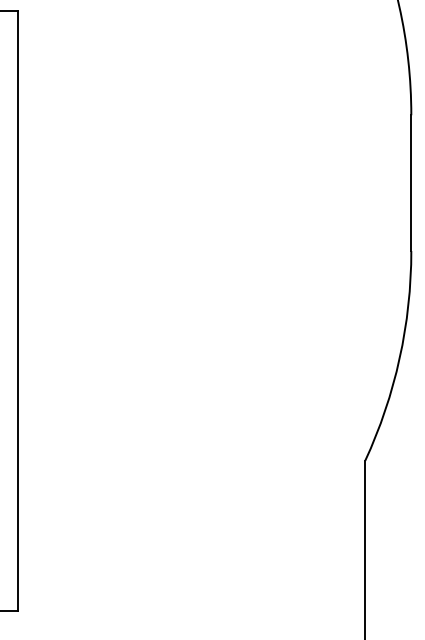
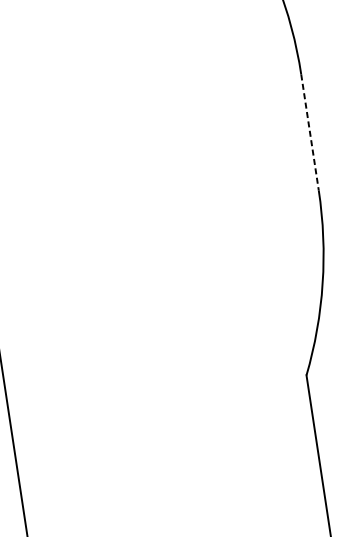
line: (411, 183) -> (310, 132), solid -> dashed

